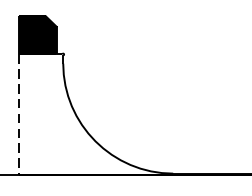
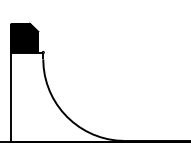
line: (19, 115) -> (10, 97), dashed -> solid

